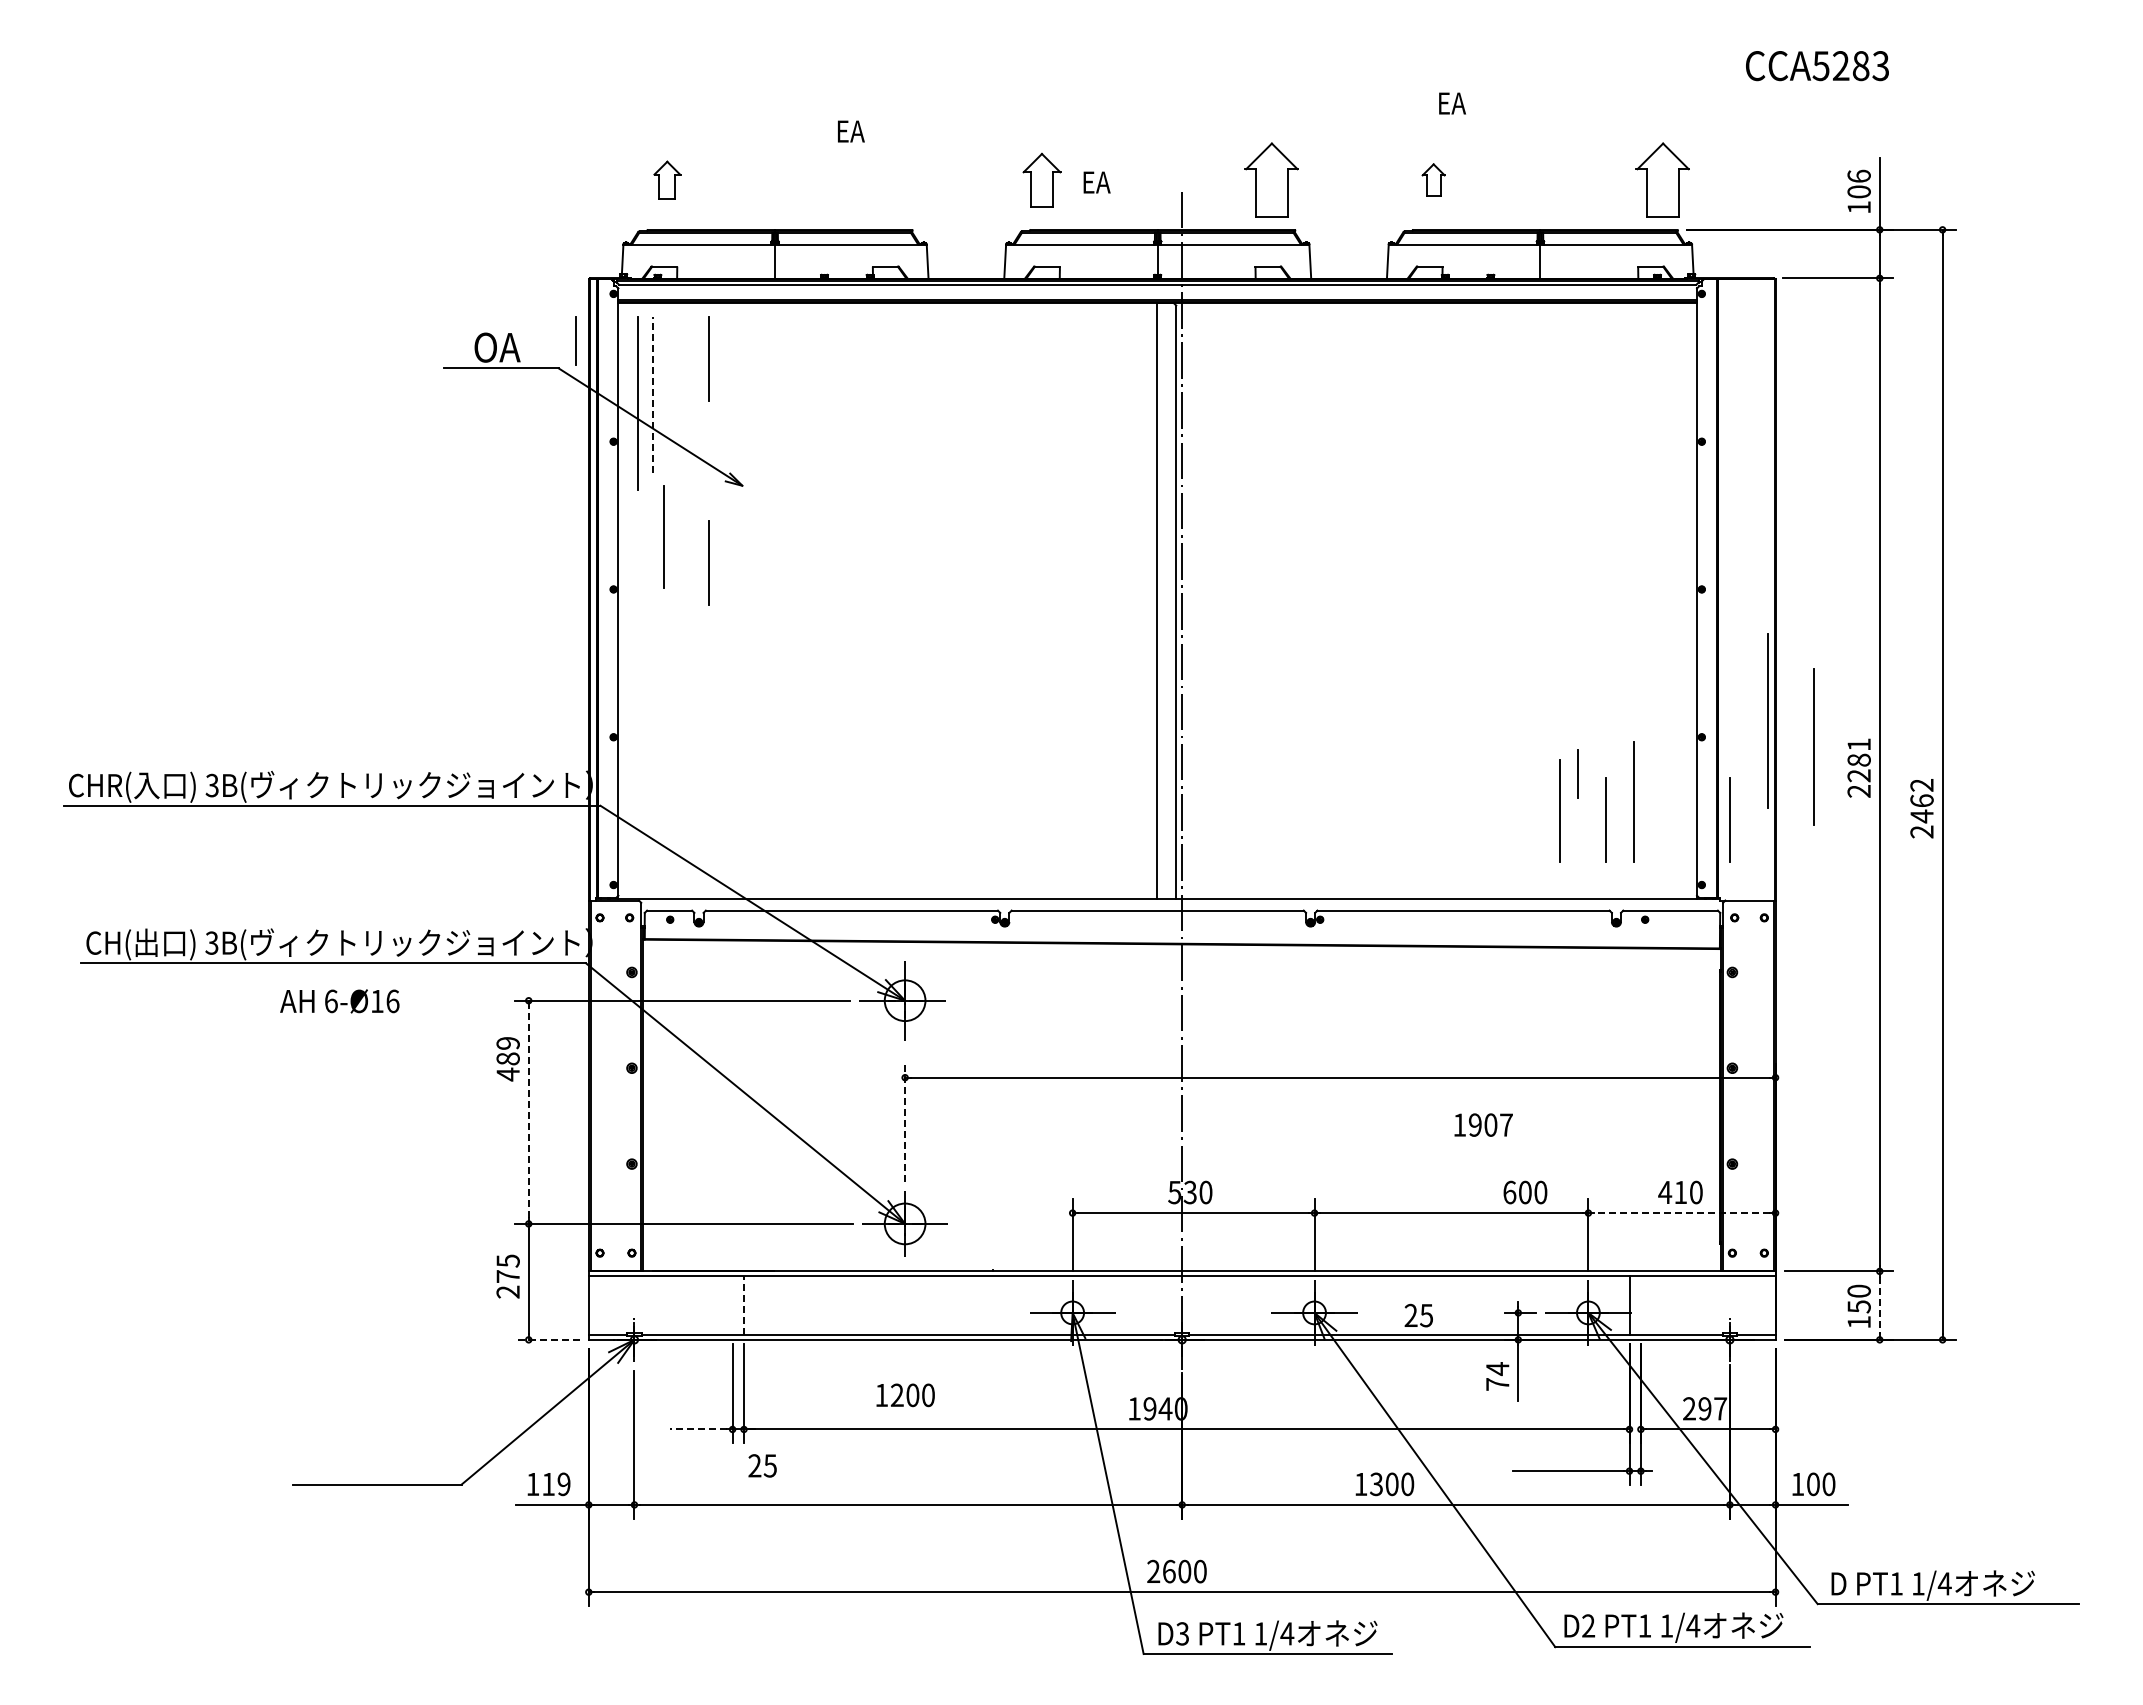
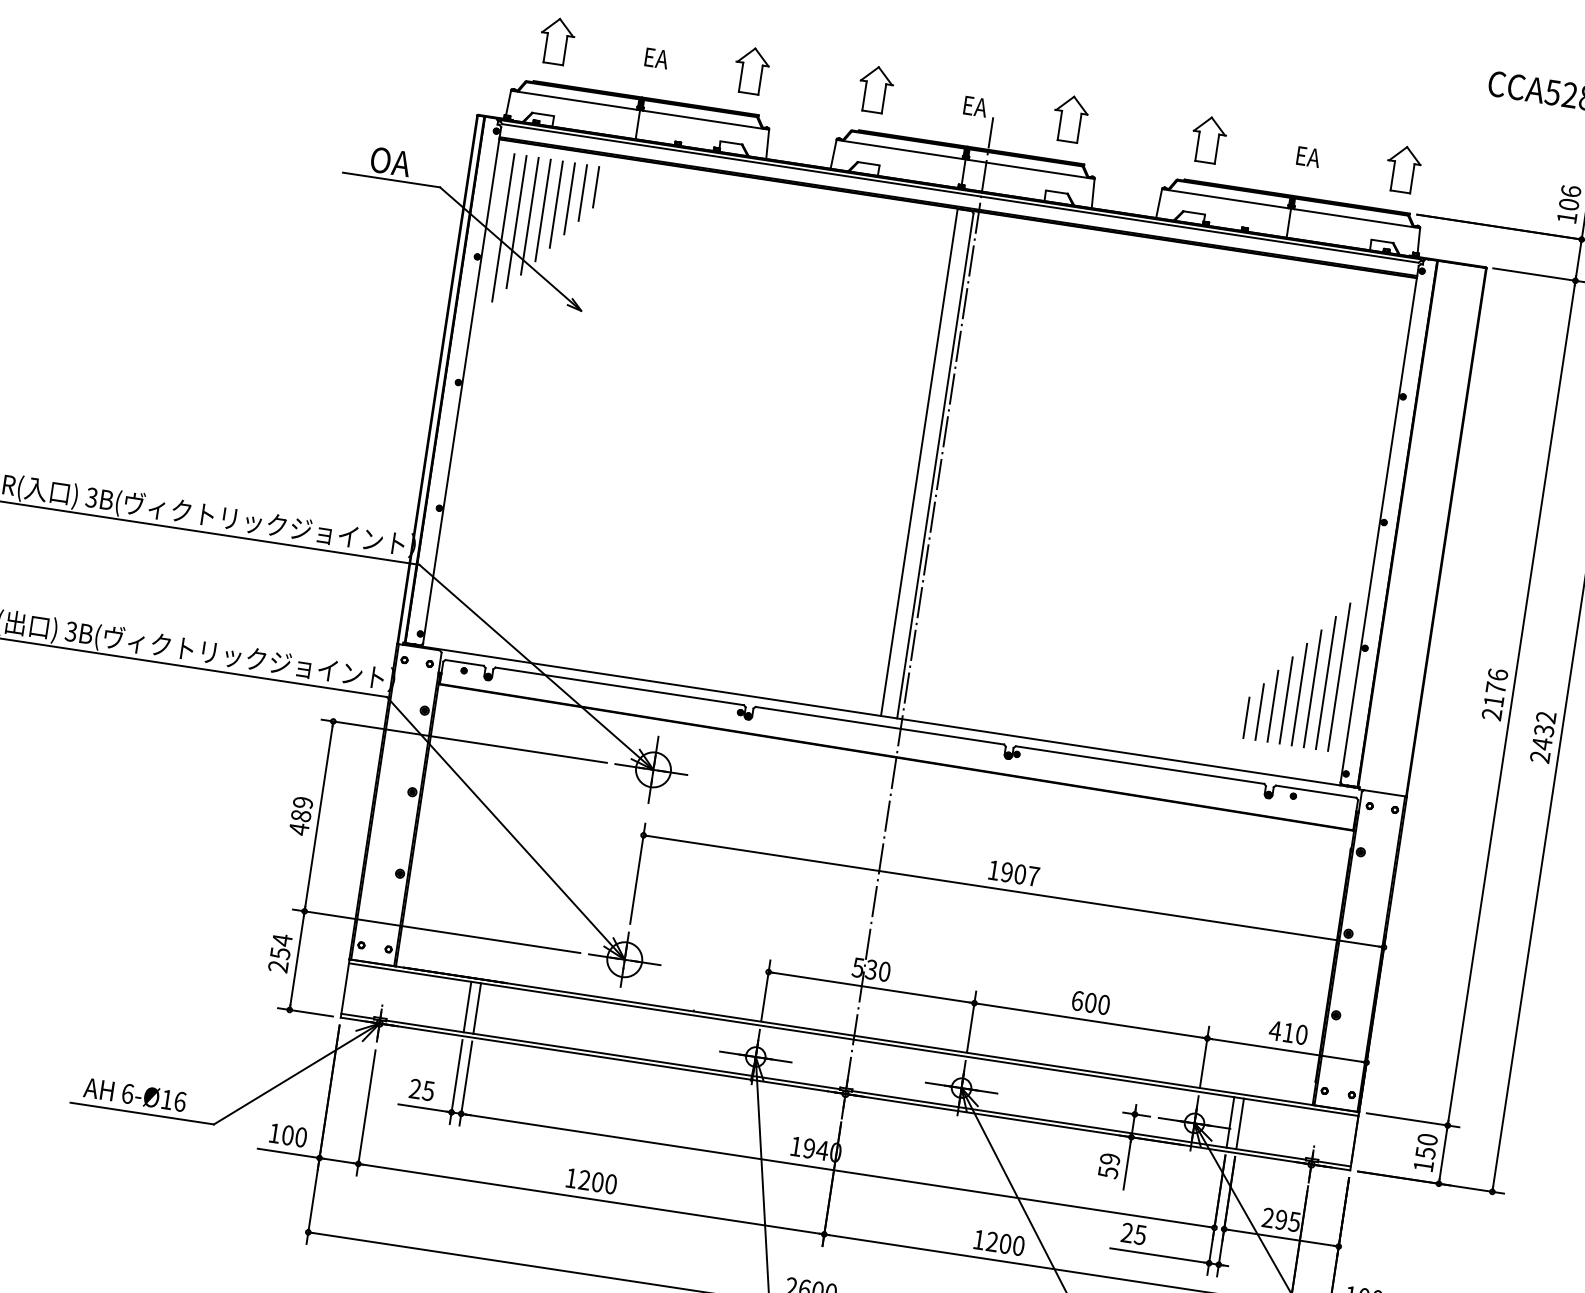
text: (1452, 103) -> (1308, 157), moved
text: (851, 131) -> (656, 58), moved
part: (667, 179) -> (557, 40), size x1.43
part: (896, 179) -> (751, 70), added
part: (1270, 179) -> (1069, 118), size x0.71
part: (1433, 179) -> (1208, 139), size x1.67
part: (1662, 179) -> (1403, 168), size x0.71
text: (1096, 182) -> (975, 106), moved
line: (575, 340) -> (595, 186), moved
line: (723, 349) -> (582, 192), added
line: (681, 376) -> (543, 210), added
line: (666, 385) -> (529, 215), added
line: (652, 394) -> (516, 221), dashed -> solid
line: (663, 536) -> (555, 204), moved
line: (708, 562) -> (542, 371), removed
line: (1767, 720) -> (1338, 676), moved
line: (1813, 746) -> (1325, 682), moved
text: (1858, 760) -> (1495, 688), 2281 -> 2176
line: (1577, 773) -> (1246, 717), moved
line: (1648, 792) -> (1312, 688), added
text: (1921, 800) -> (1543, 730), 2462 -> 2432
line: (1559, 810) -> (1285, 699), moved
line: (1729, 819) -> (1378, 721), removed
line: (1591, 828) -> (1259, 711), added
text: (339, 1001) -> (134, 1094), moved
text: (507, 1059) -> (300, 816), moved
line: (528, 1111) -> (318, 815), dashed -> solid
line: (905, 1122) -> (638, 873), dashed -> solid
text: (1483, 1124) -> (1014, 872), moved
text: (1525, 1192) -> (1091, 1002), moved
line: (1681, 1213) -> (1286, 1050), dashed -> solid
text: (507, 1268) -> (280, 946), 275 -> 254
line: (732, 1305) -> (467, 1006), added
line: (744, 1305) -> (477, 1008), dashed -> solid
line: (1640, 1305) -> (1239, 1123), added
line: (1879, 1305) -> (1443, 1154), dashed -> solid
text: (1418, 1315) -> (1133, 1233), moved
line: (546, 1339) -> (304, 1011), dashed -> solid
text: (1497, 1376) -> (1109, 1165), 74 -> 59
text: (905, 1395) -> (591, 1181), moved
text: (1720, 1408) -> (1294, 1221), 297 -> 295
line: (698, 1429) -> (422, 1108), dashed -> solid
text: (762, 1465) -> (421, 1089), moved
text: (556, 1484) -> (294, 1136), 119 -> 100
text: (1376, 1484) -> (992, 1242), 1300 -> 1200

